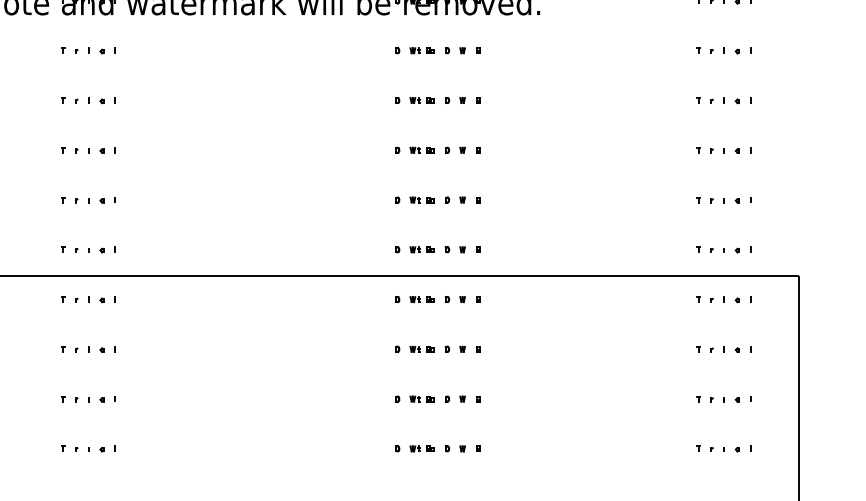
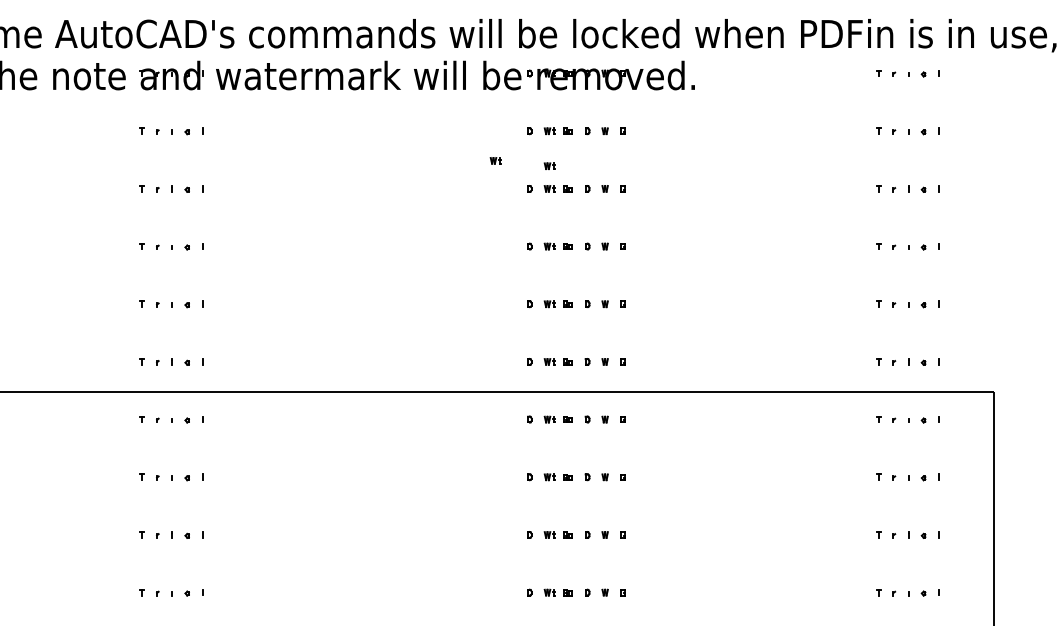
part: (368, 76) -> (495, 160), added
part: (414, 80) -> (549, 165), added

